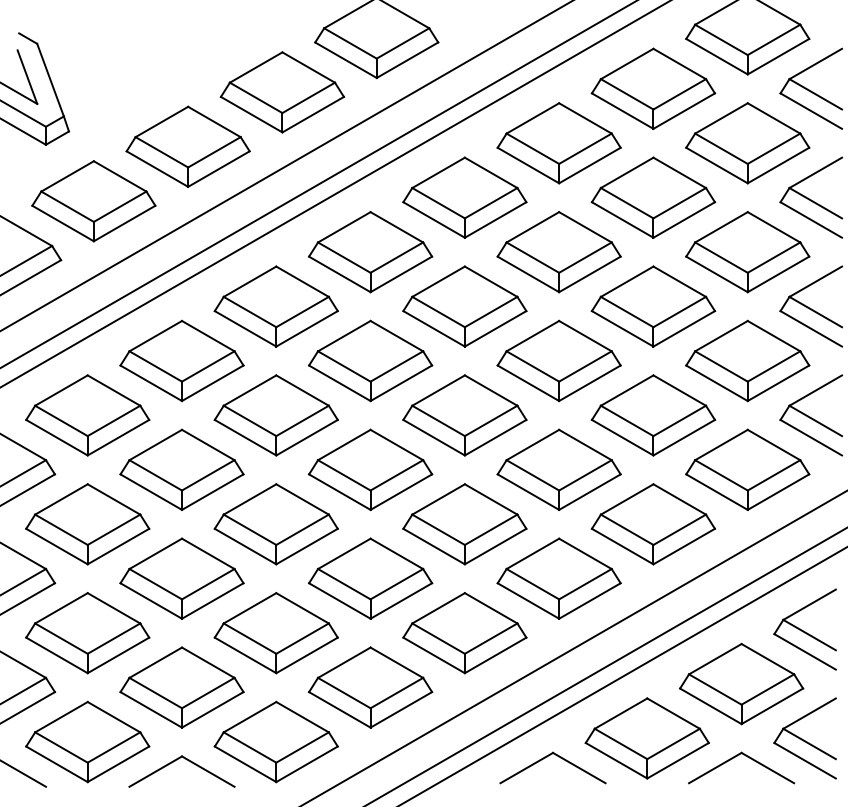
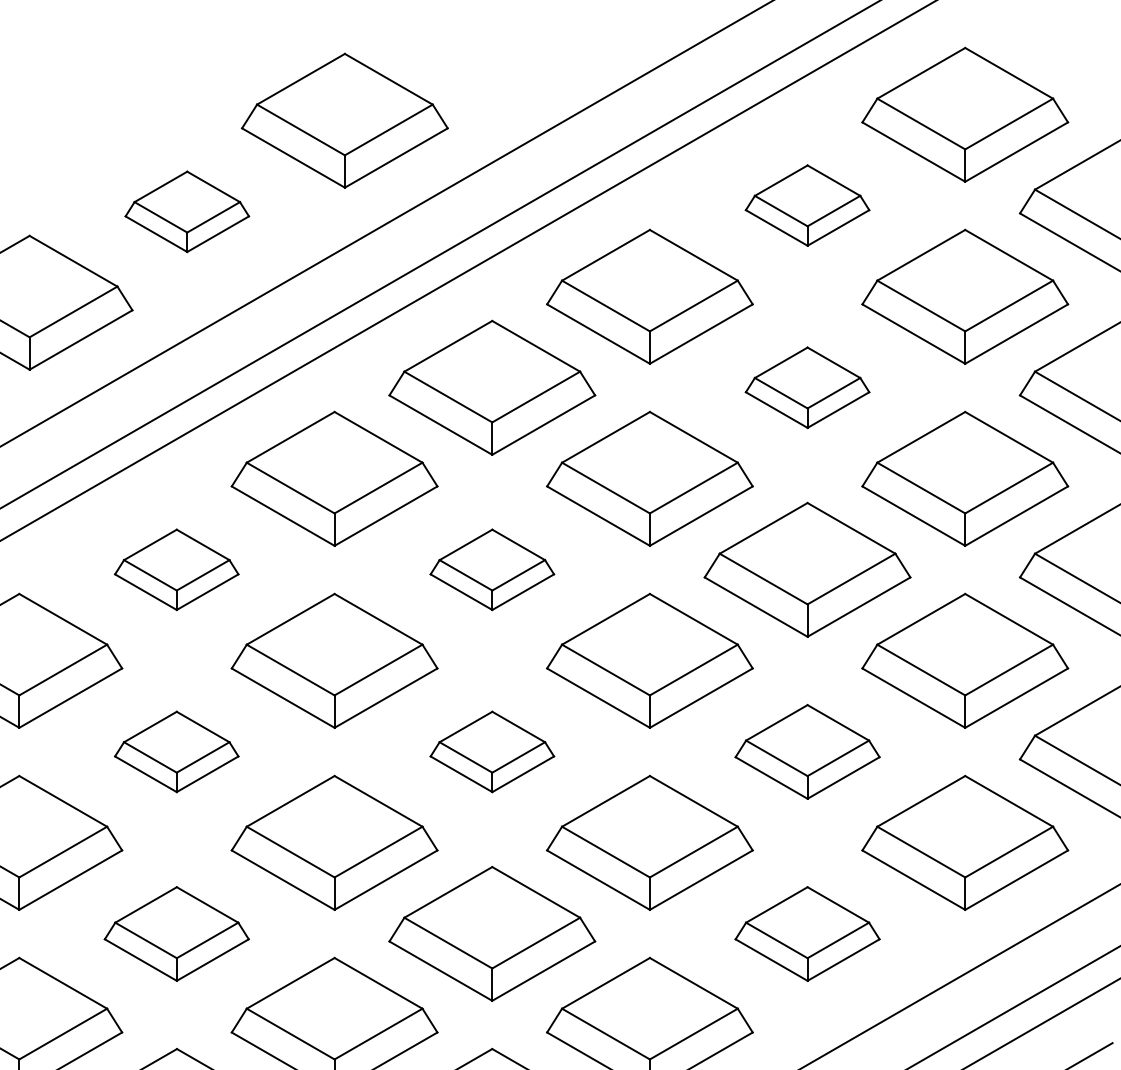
part: (653, 88) -> (807, 205), size x0.6
part: (282, 92) -> (187, 211), size x0.6
part: (653, 197) -> (807, 387), size x0.6
part: (275, 306) -> (175, 569), size x0.6
part: (464, 306) -> (491, 569), size x0.6
part: (275, 415) -> (175, 752), size x0.6
part: (464, 415) -> (491, 752), size x0.6
part: (653, 415) -> (807, 752), size x0.7
part: (275, 524) -> (175, 934), size x0.7
part: (653, 524) -> (807, 934), size x0.7

